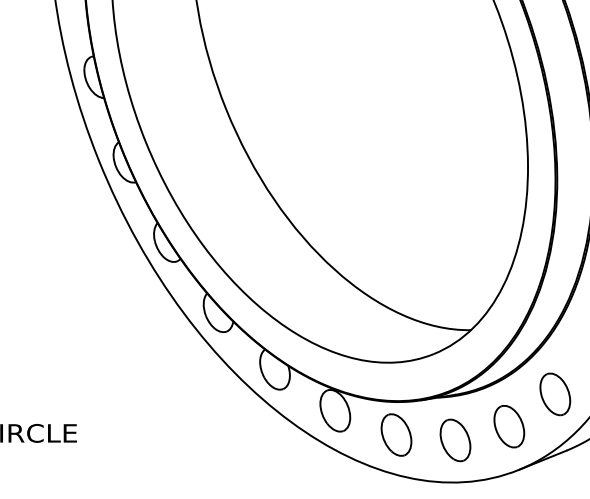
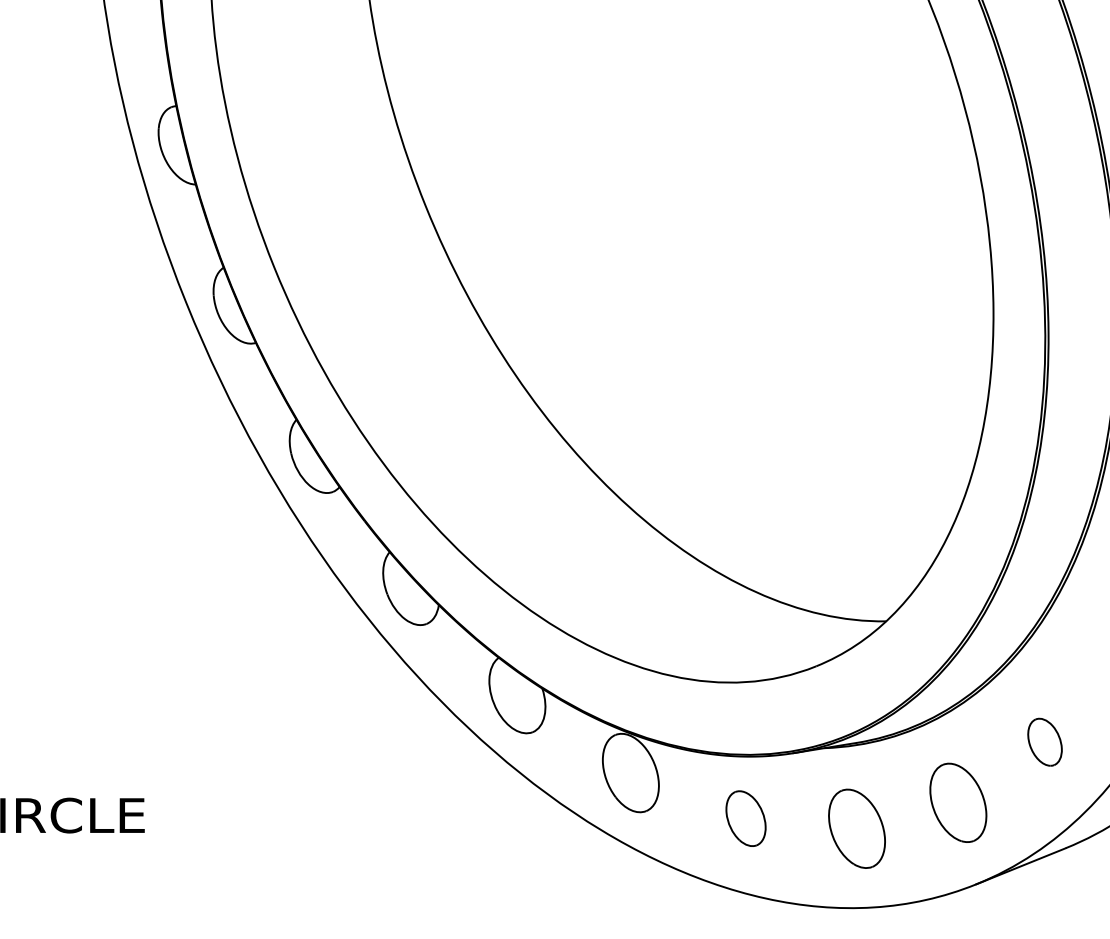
part: (555, 394) -> (1045, 742), size x0.6
part: (396, 434) -> (746, 817), size x0.7

